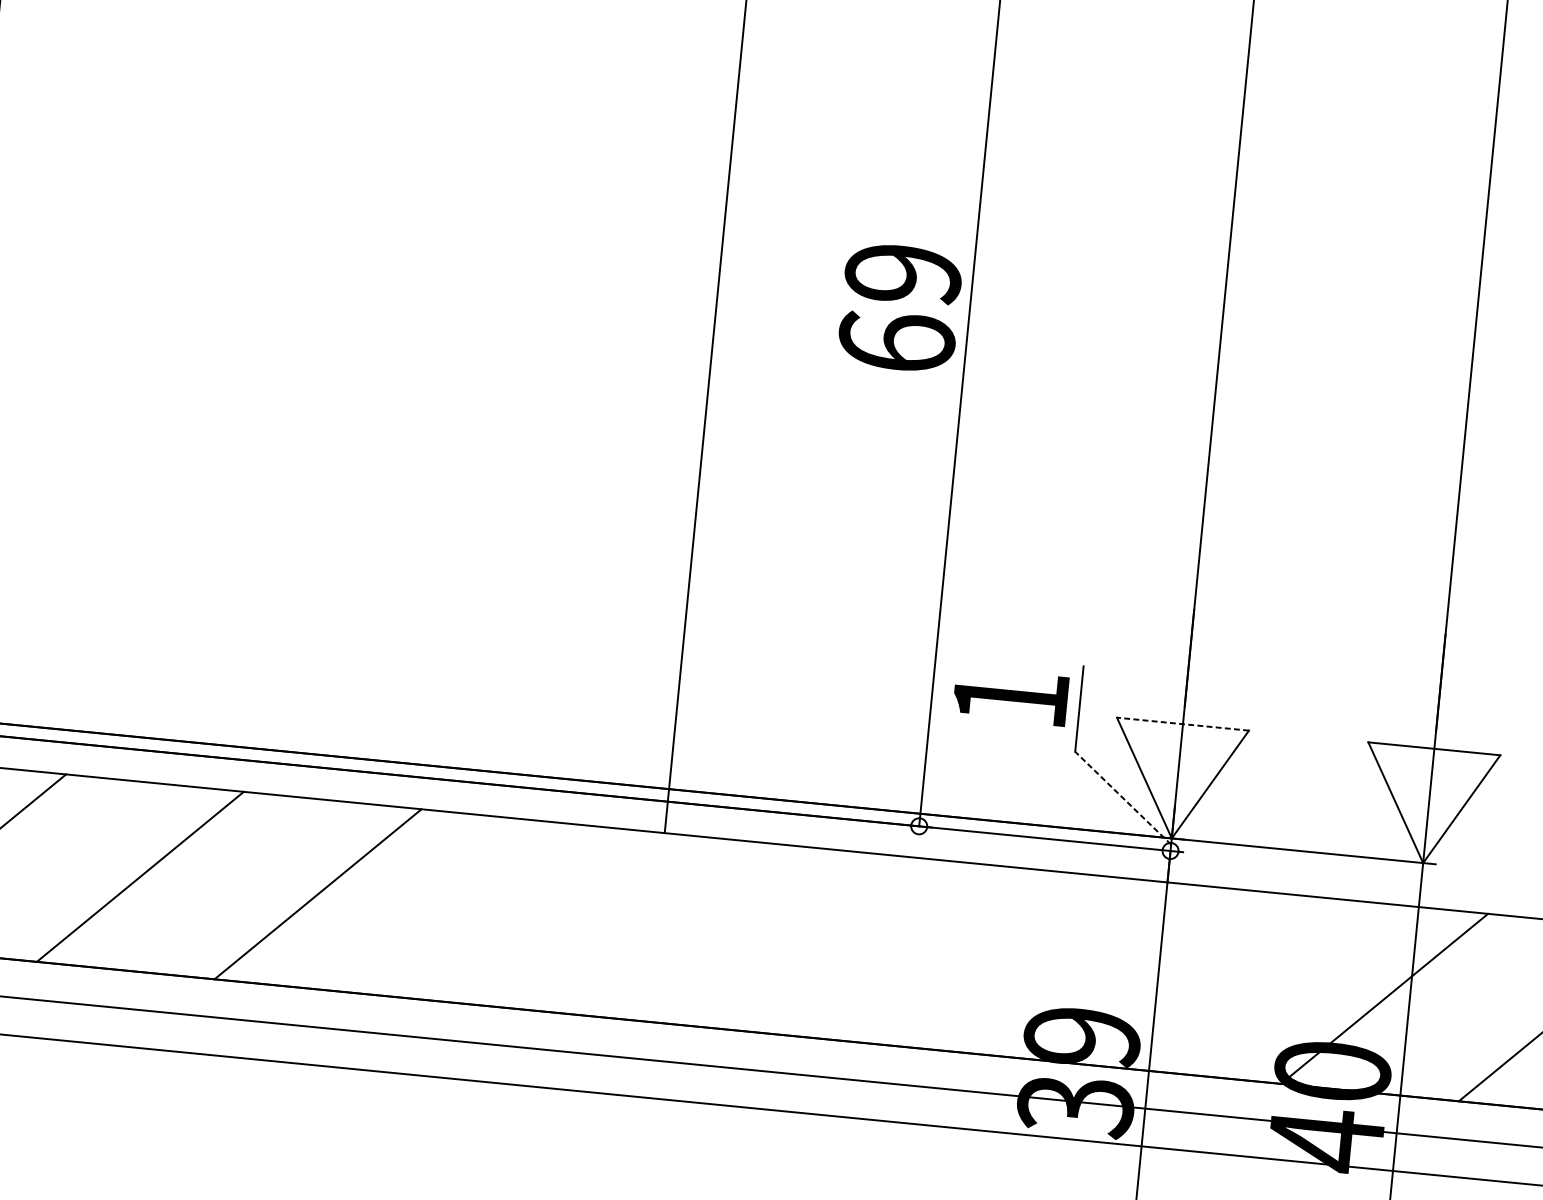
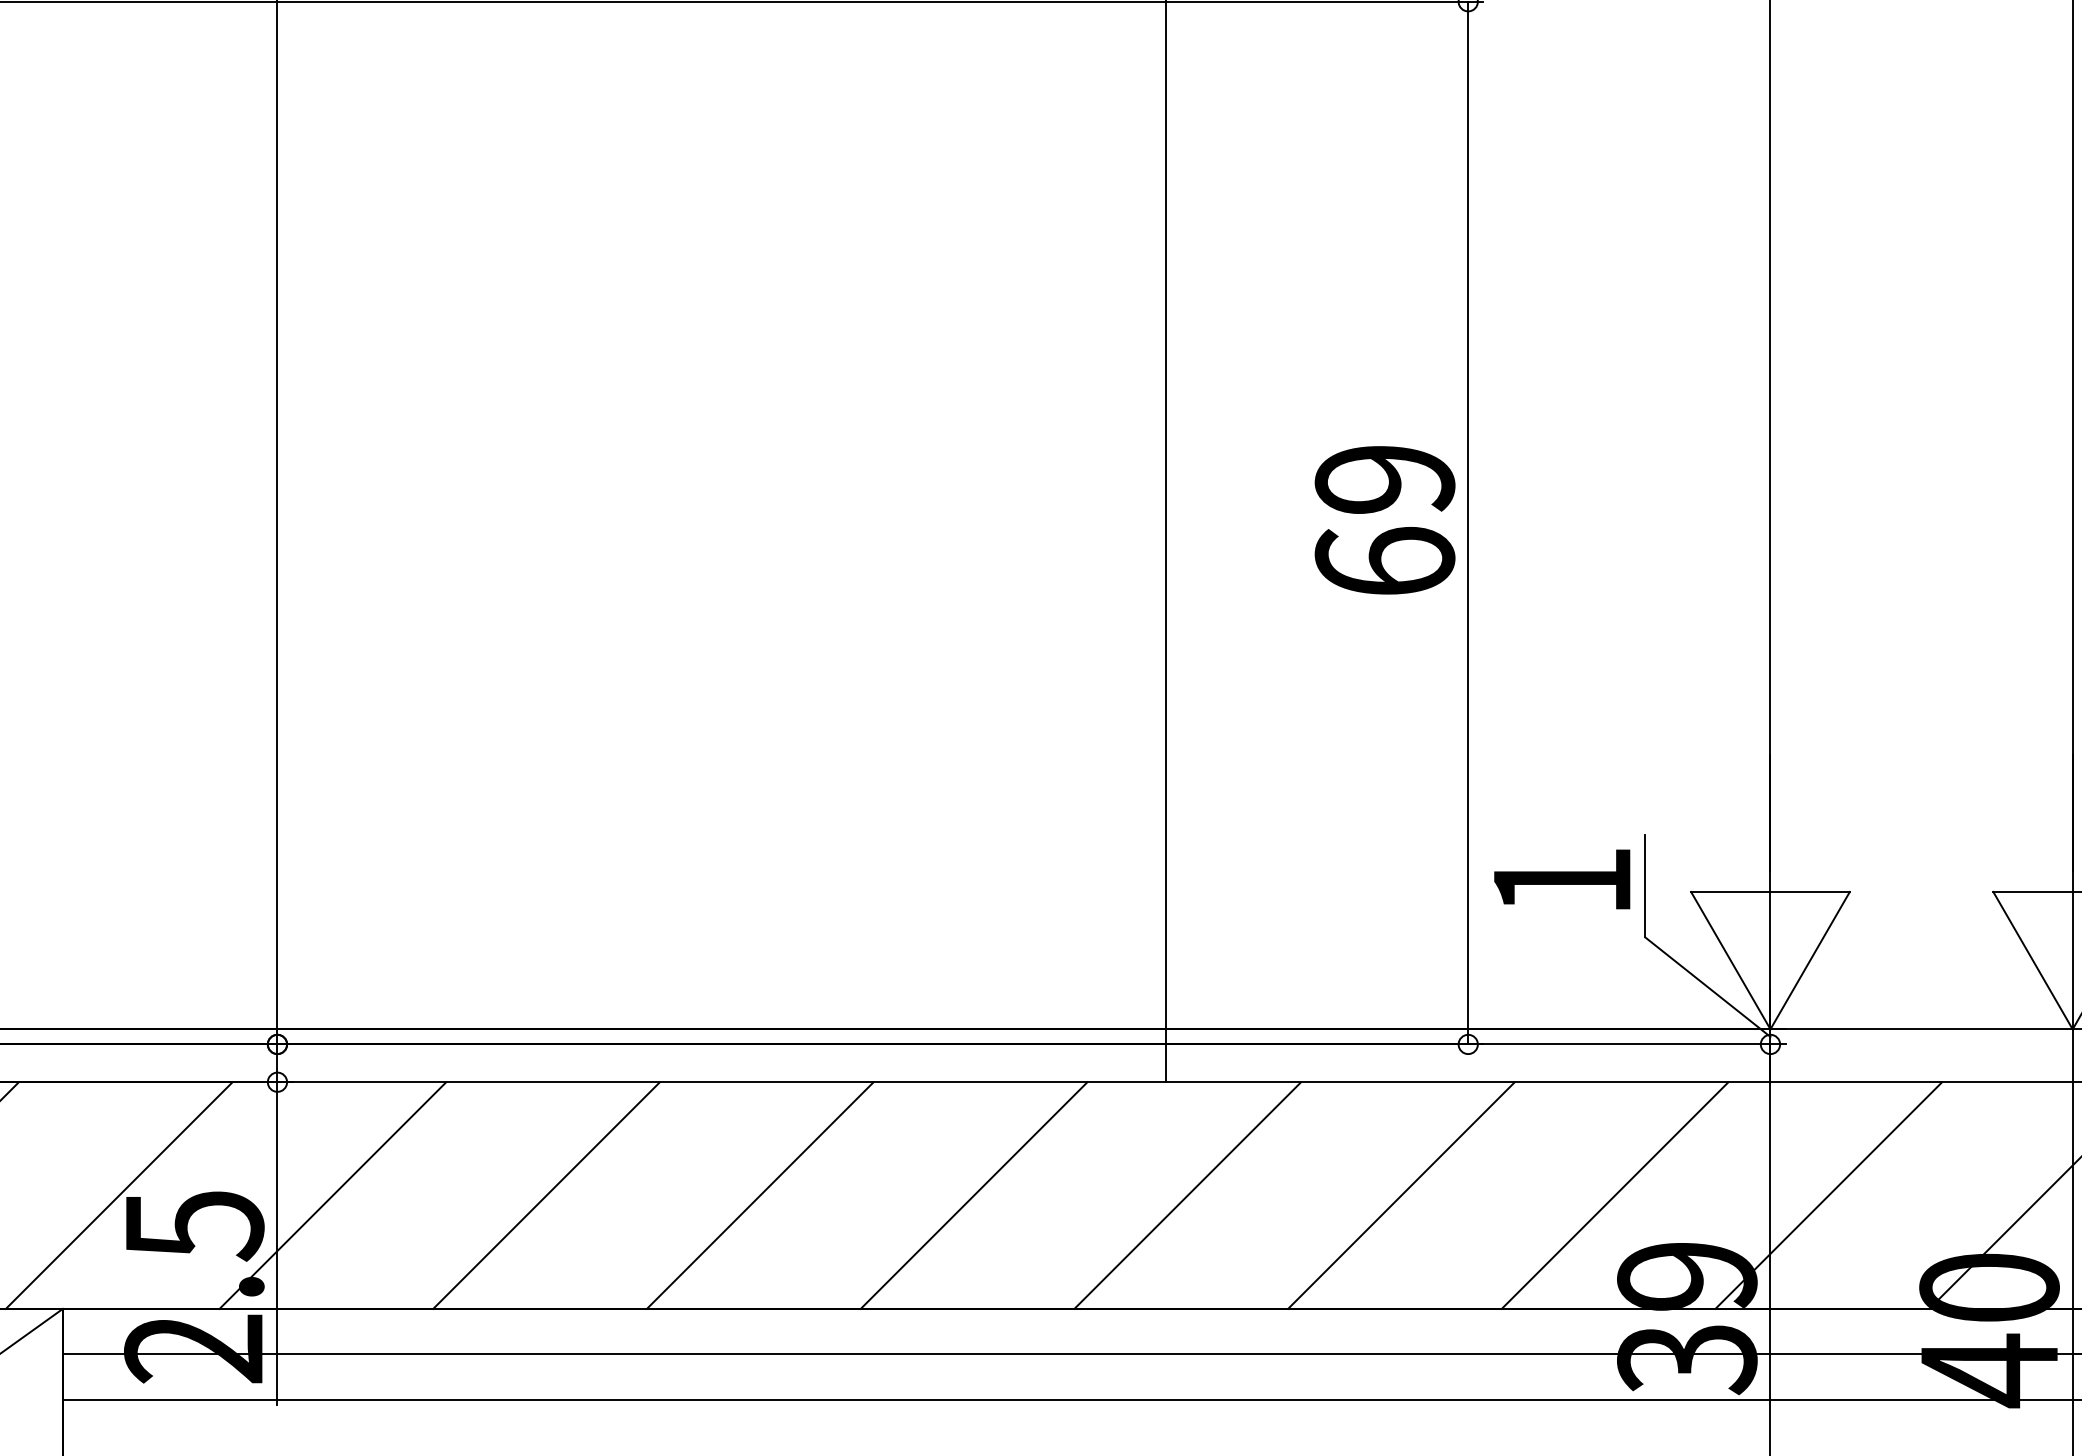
text: (899, 308) -> (1384, 520), moved
line: (1182, 723) -> (1769, 891), dashed -> solid
line: (1122, 798) -> (1707, 987), dashed -> solid
line: (495, 911) -> (973, 1195), added
line: (673, 929) -> (1187, 1195), added
line: (851, 946) -> (1401, 1195), added
line: (1028, 963) -> (1614, 1195), added
line: (1206, 981) -> (1828, 1195), added

